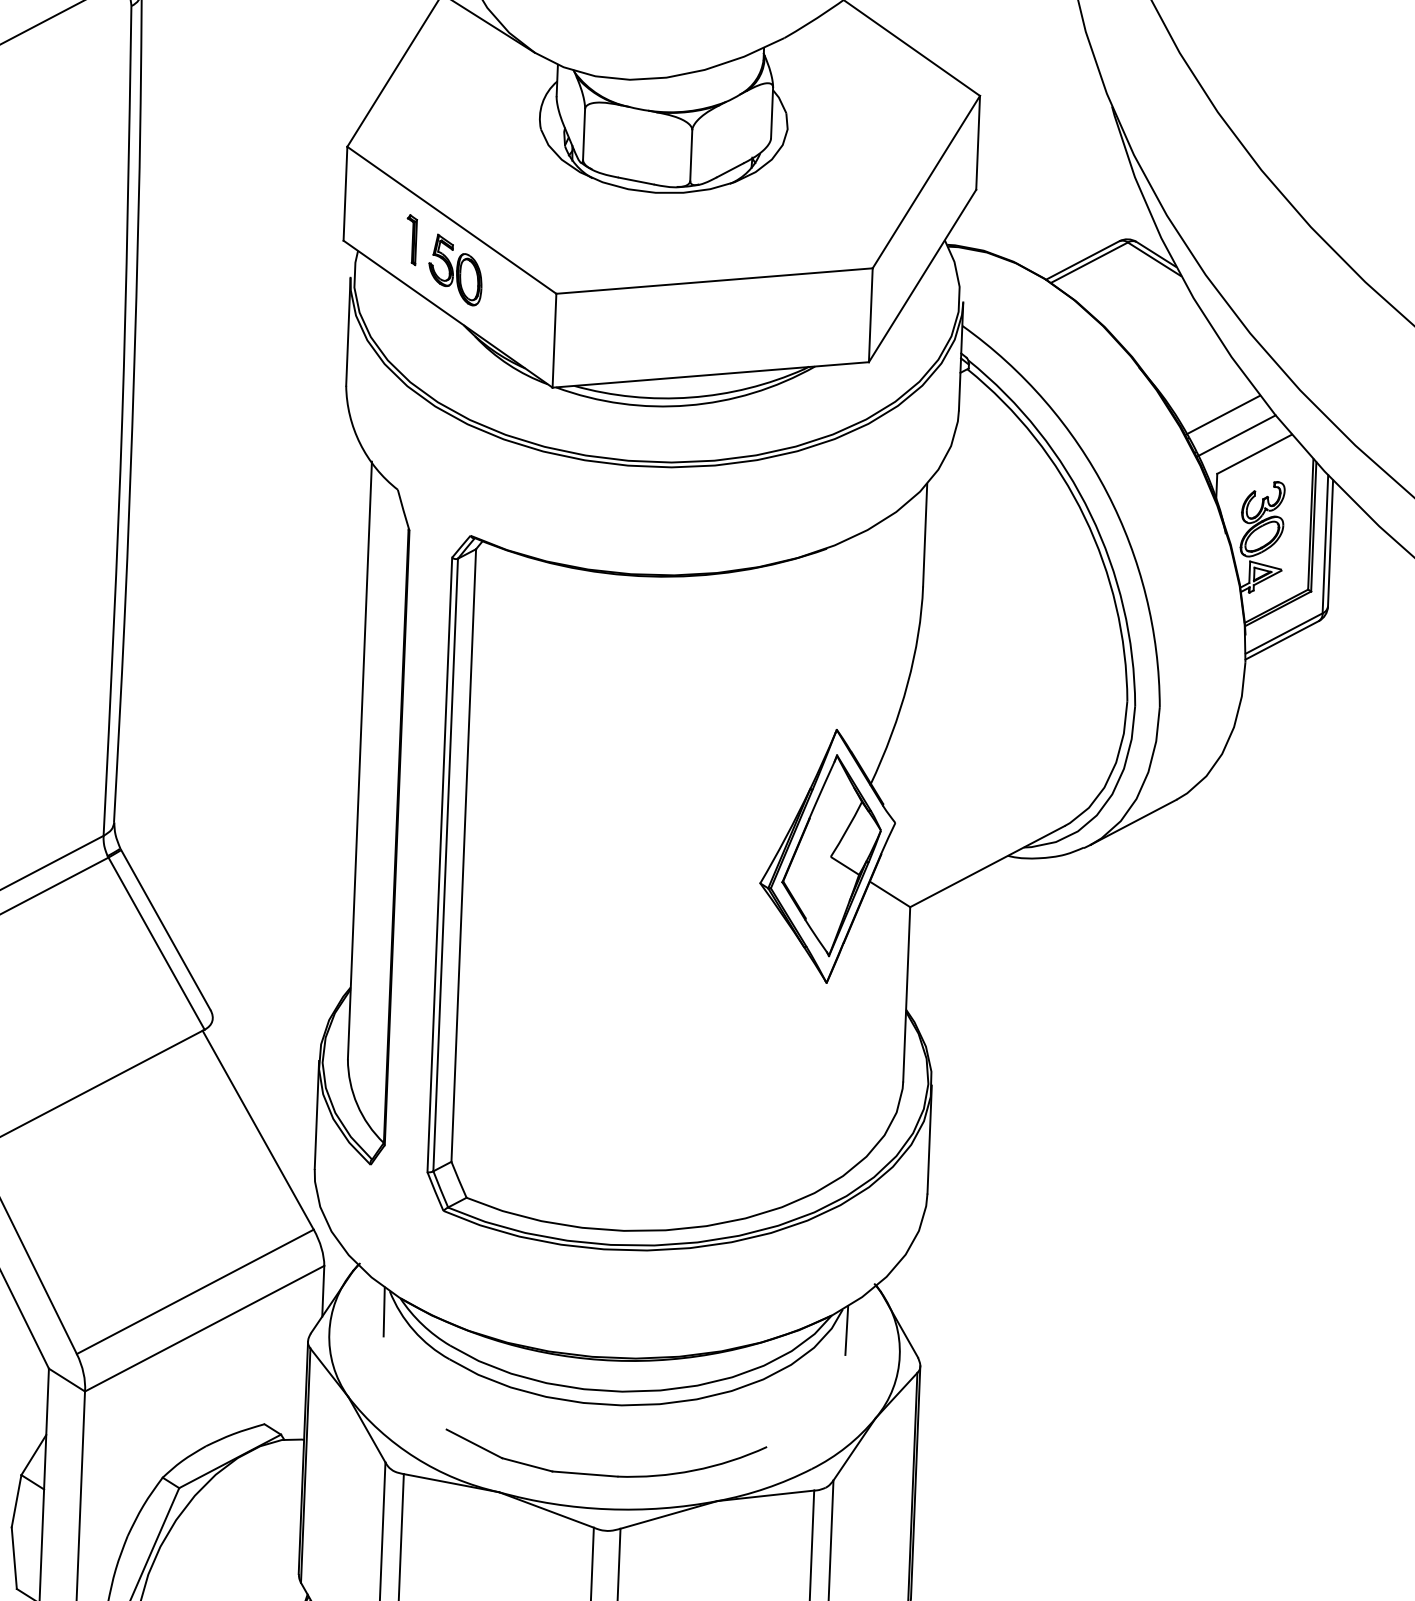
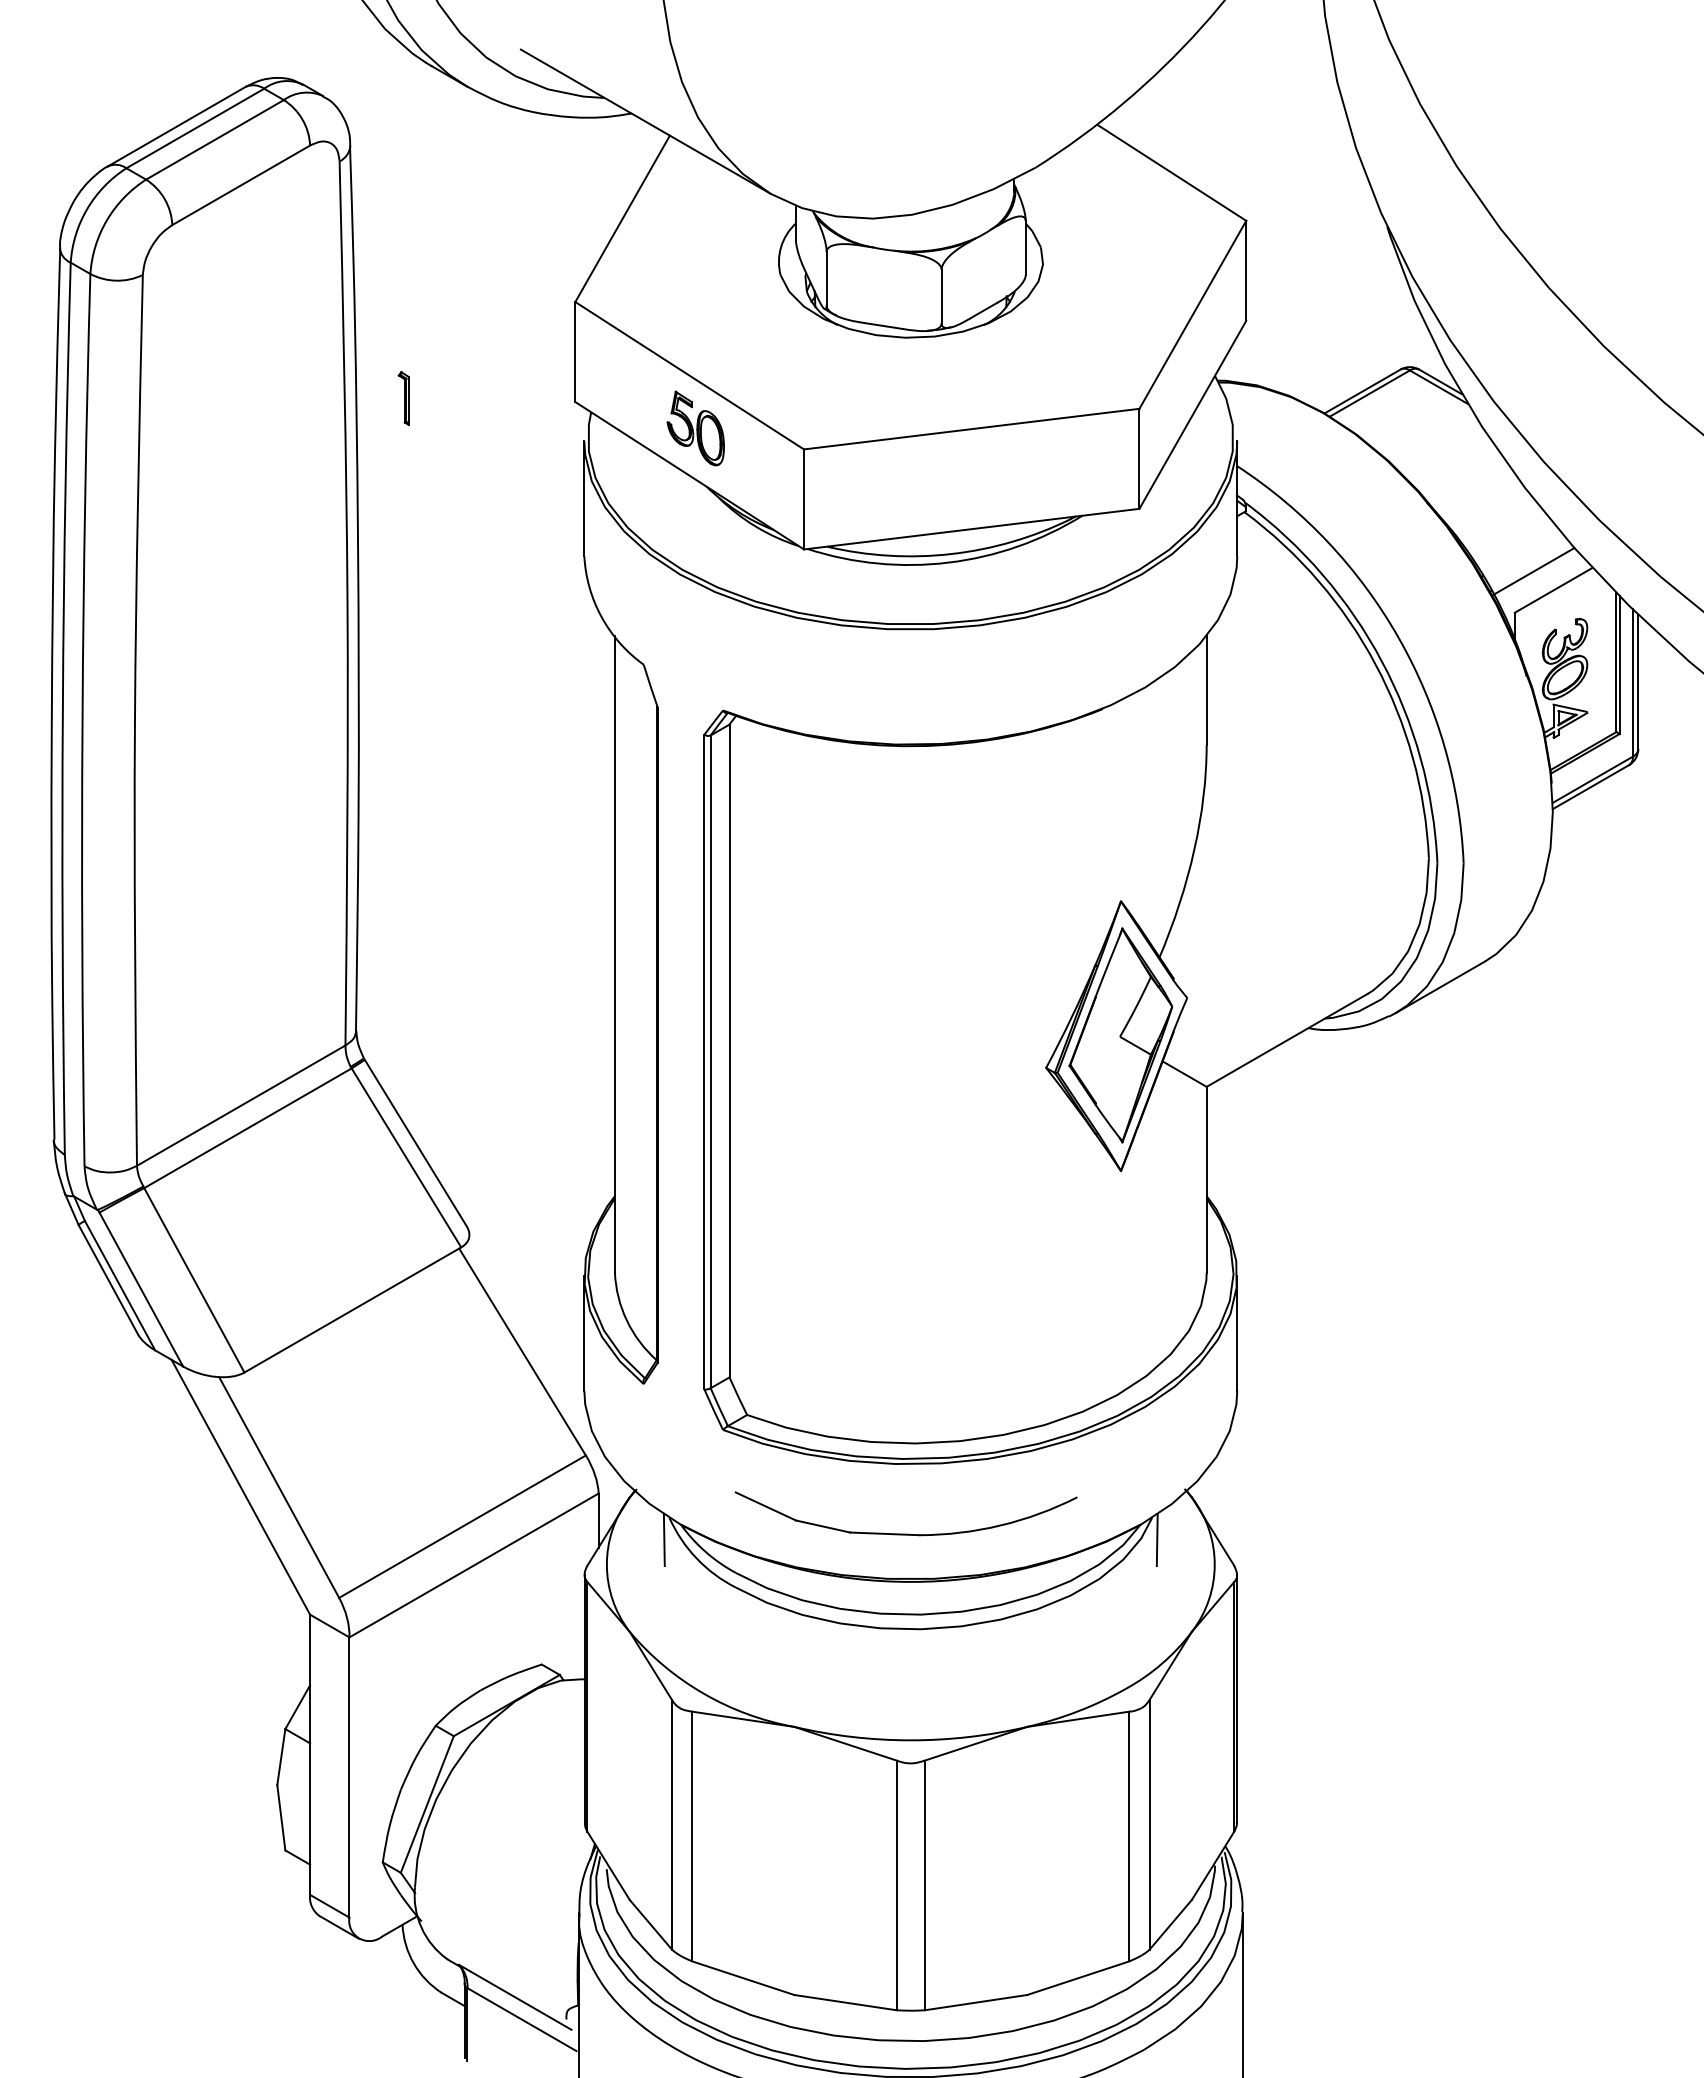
part: (411, 240) -> (403, 398), moved
line: (1223, 414) -> (1518, 549), removed
part: (604, 1474) -> (905, 1533), moved

